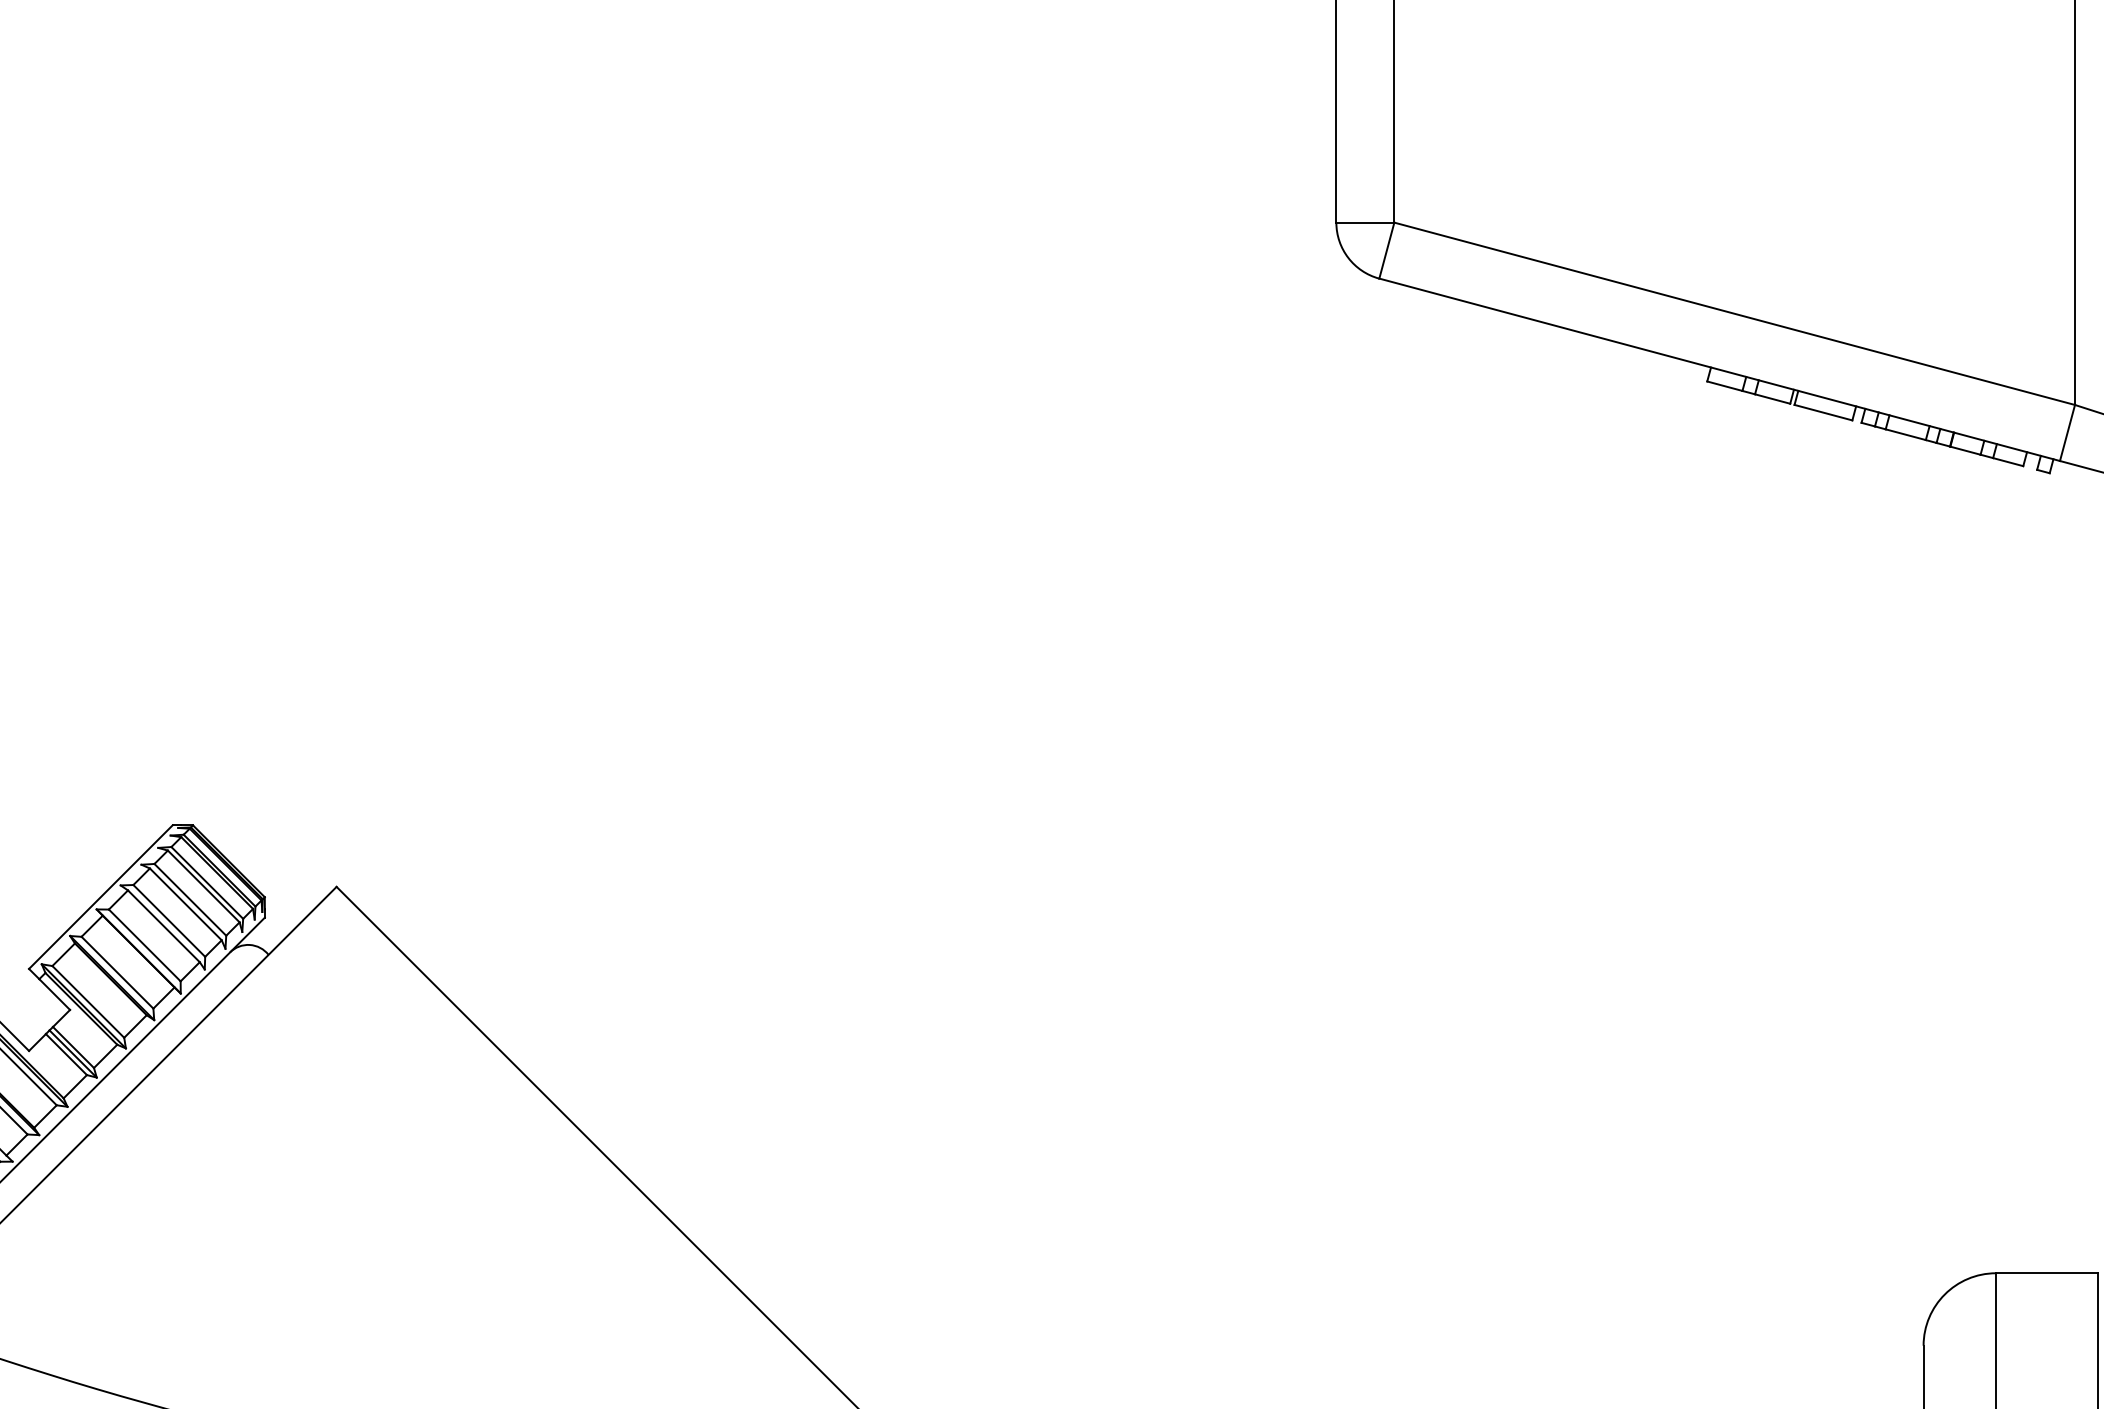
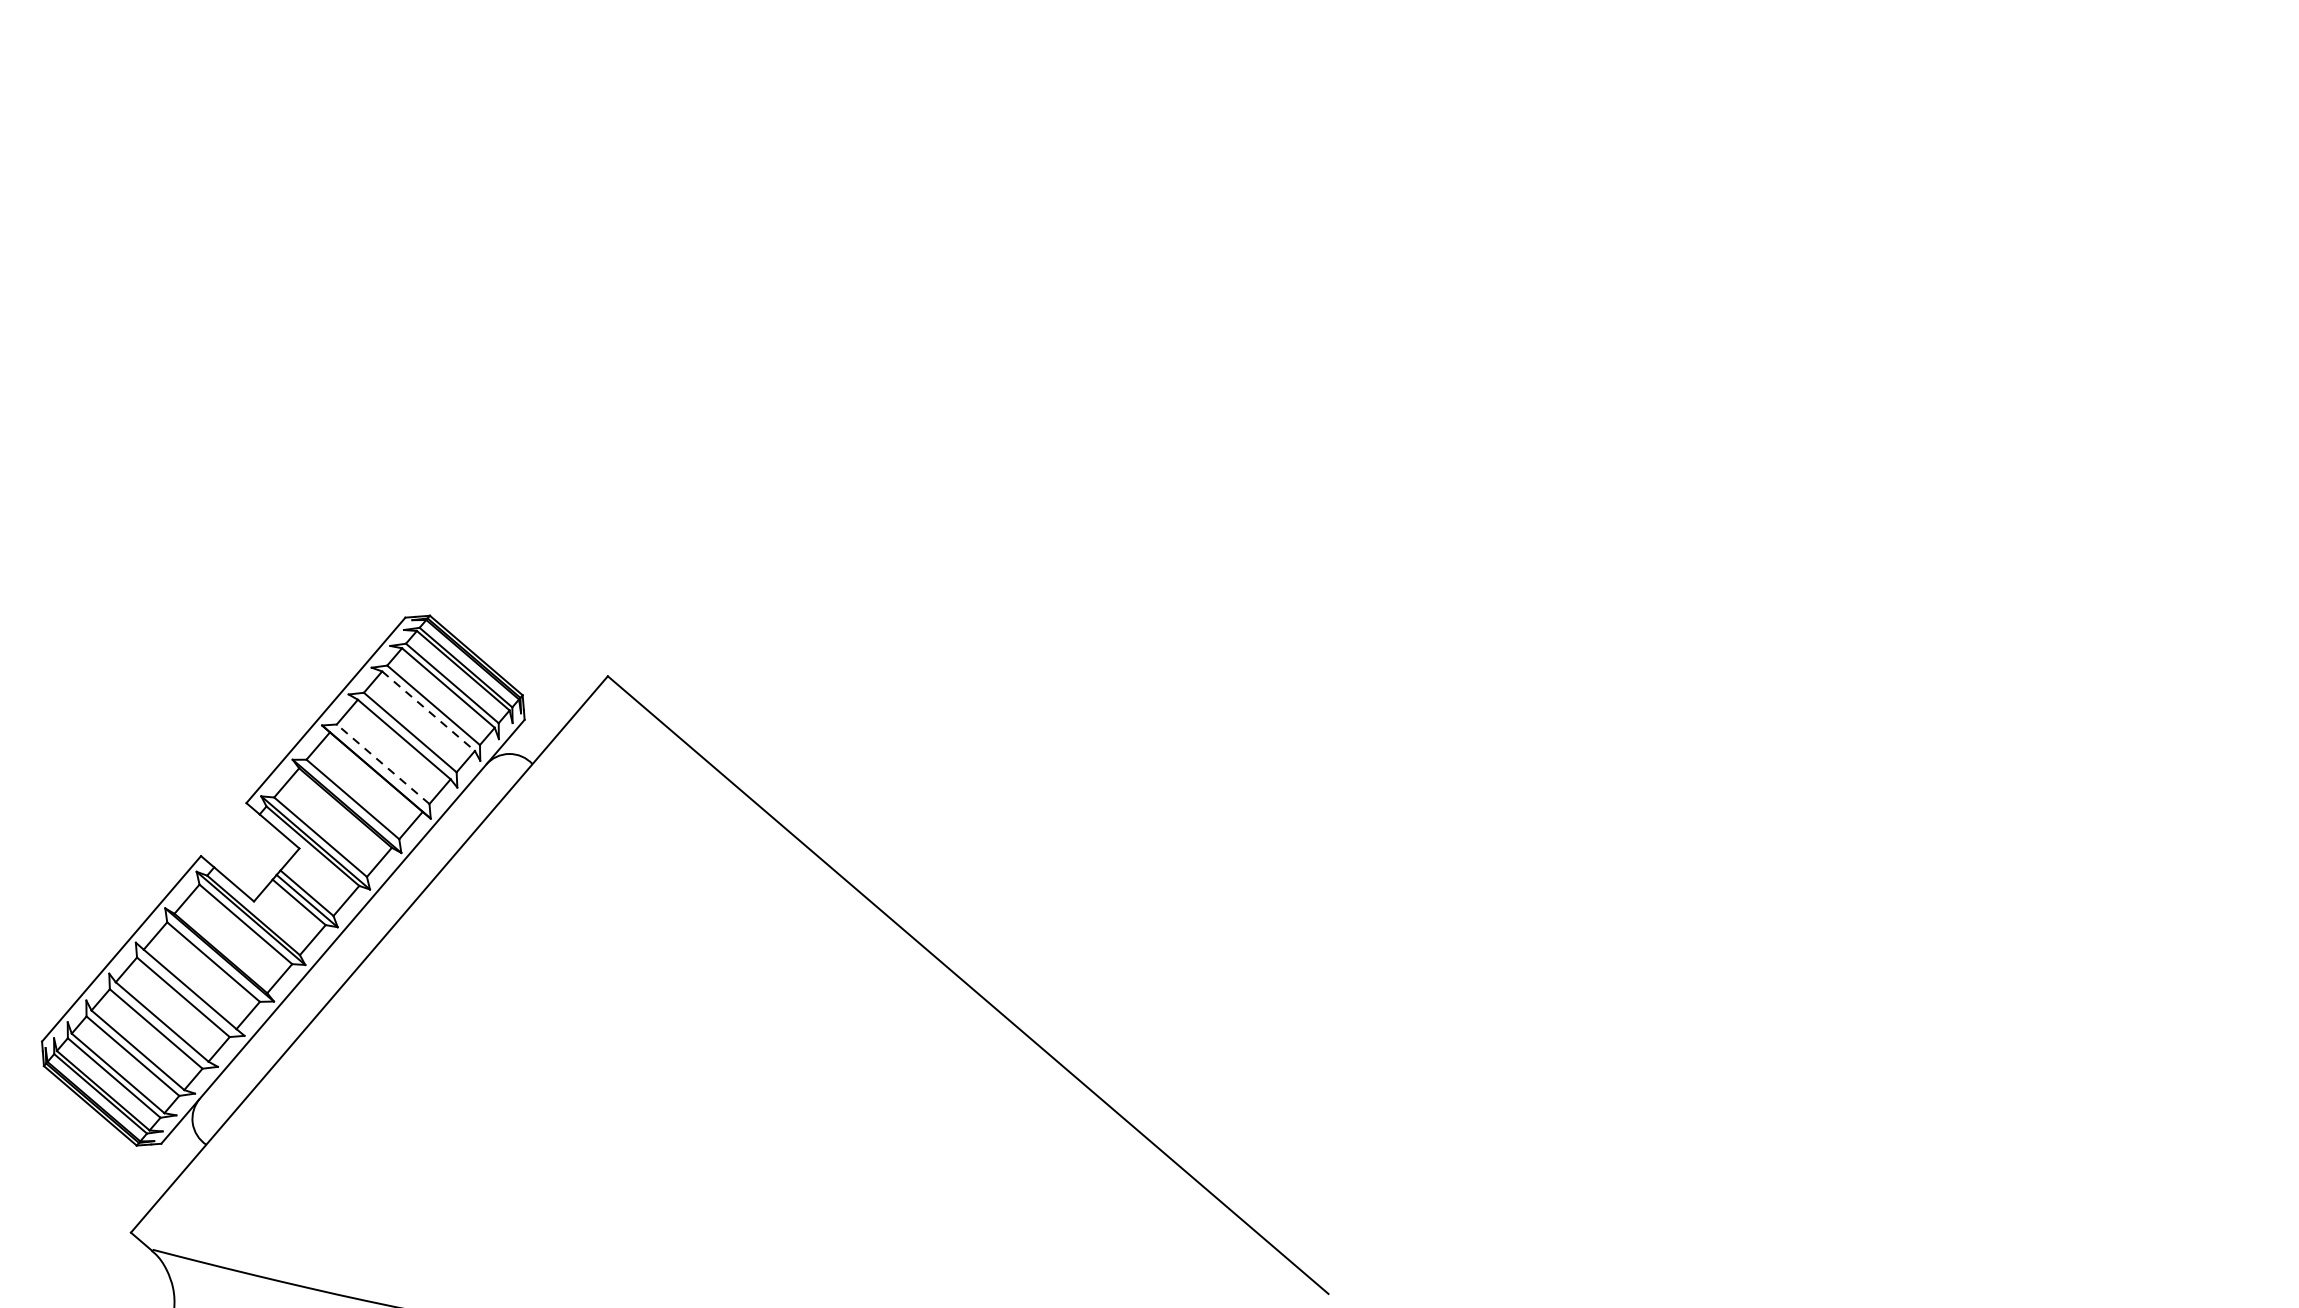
line: (185, 904) -> (428, 711), solid -> dashed
line: (144, 945) -> (382, 764), solid -> dashed

